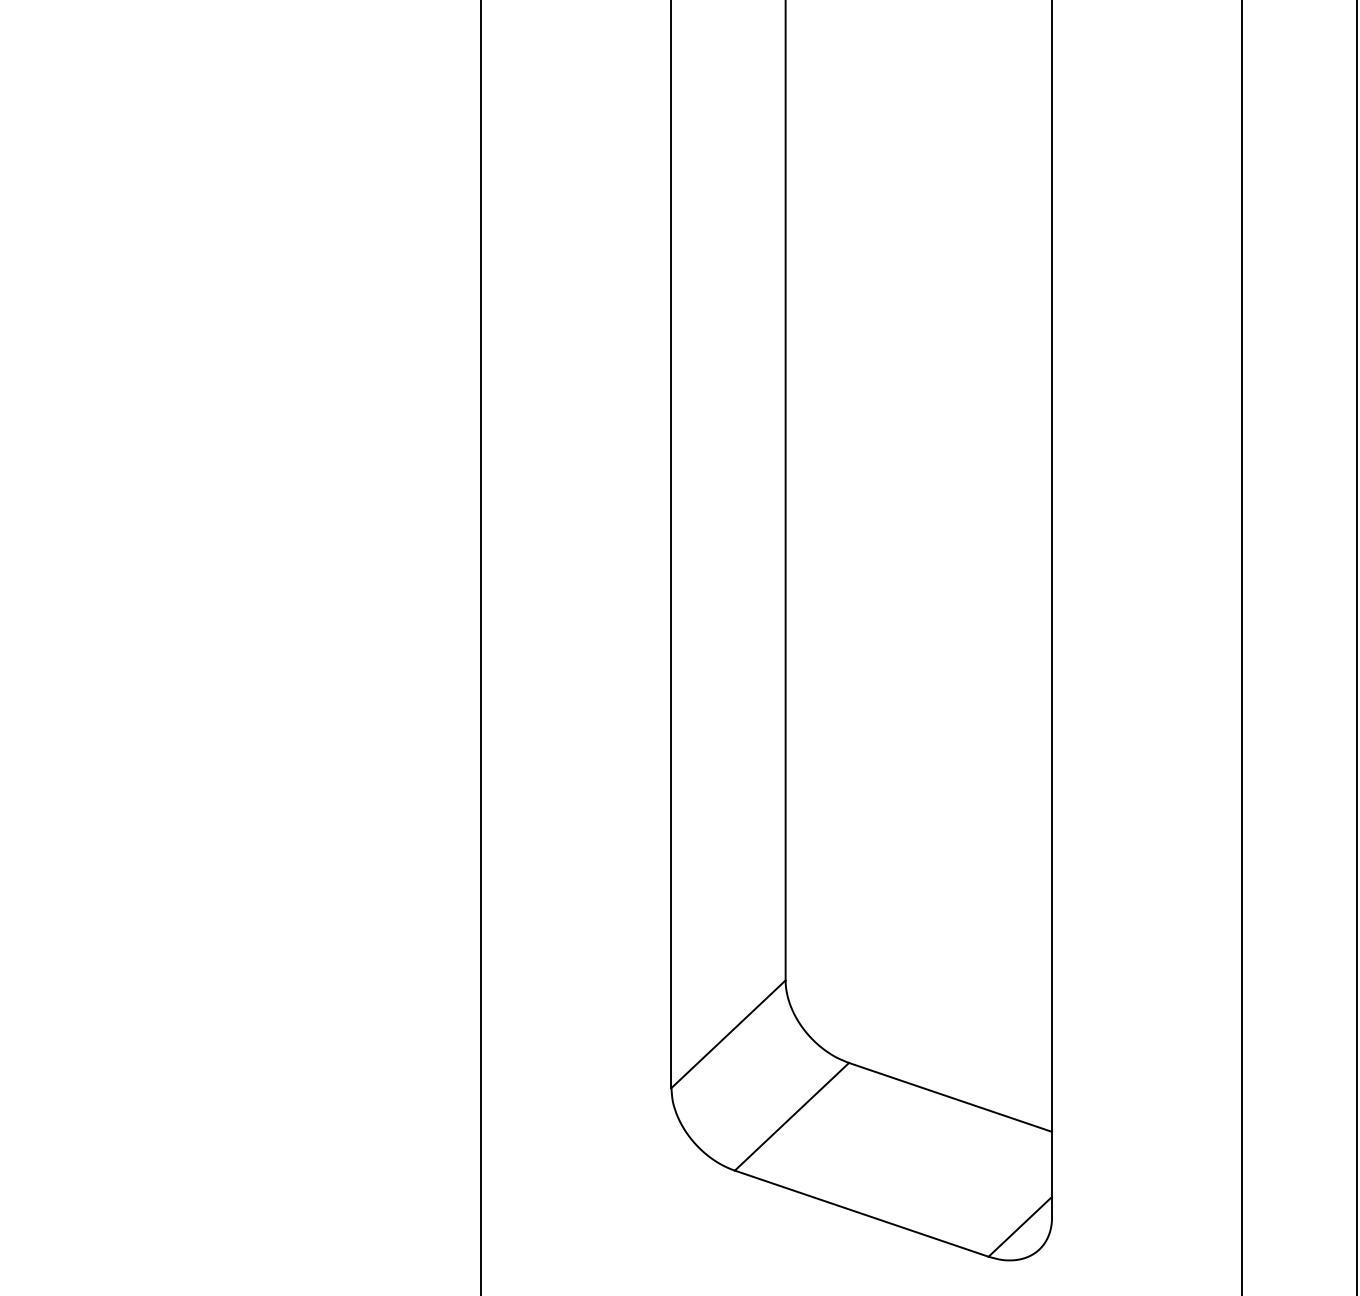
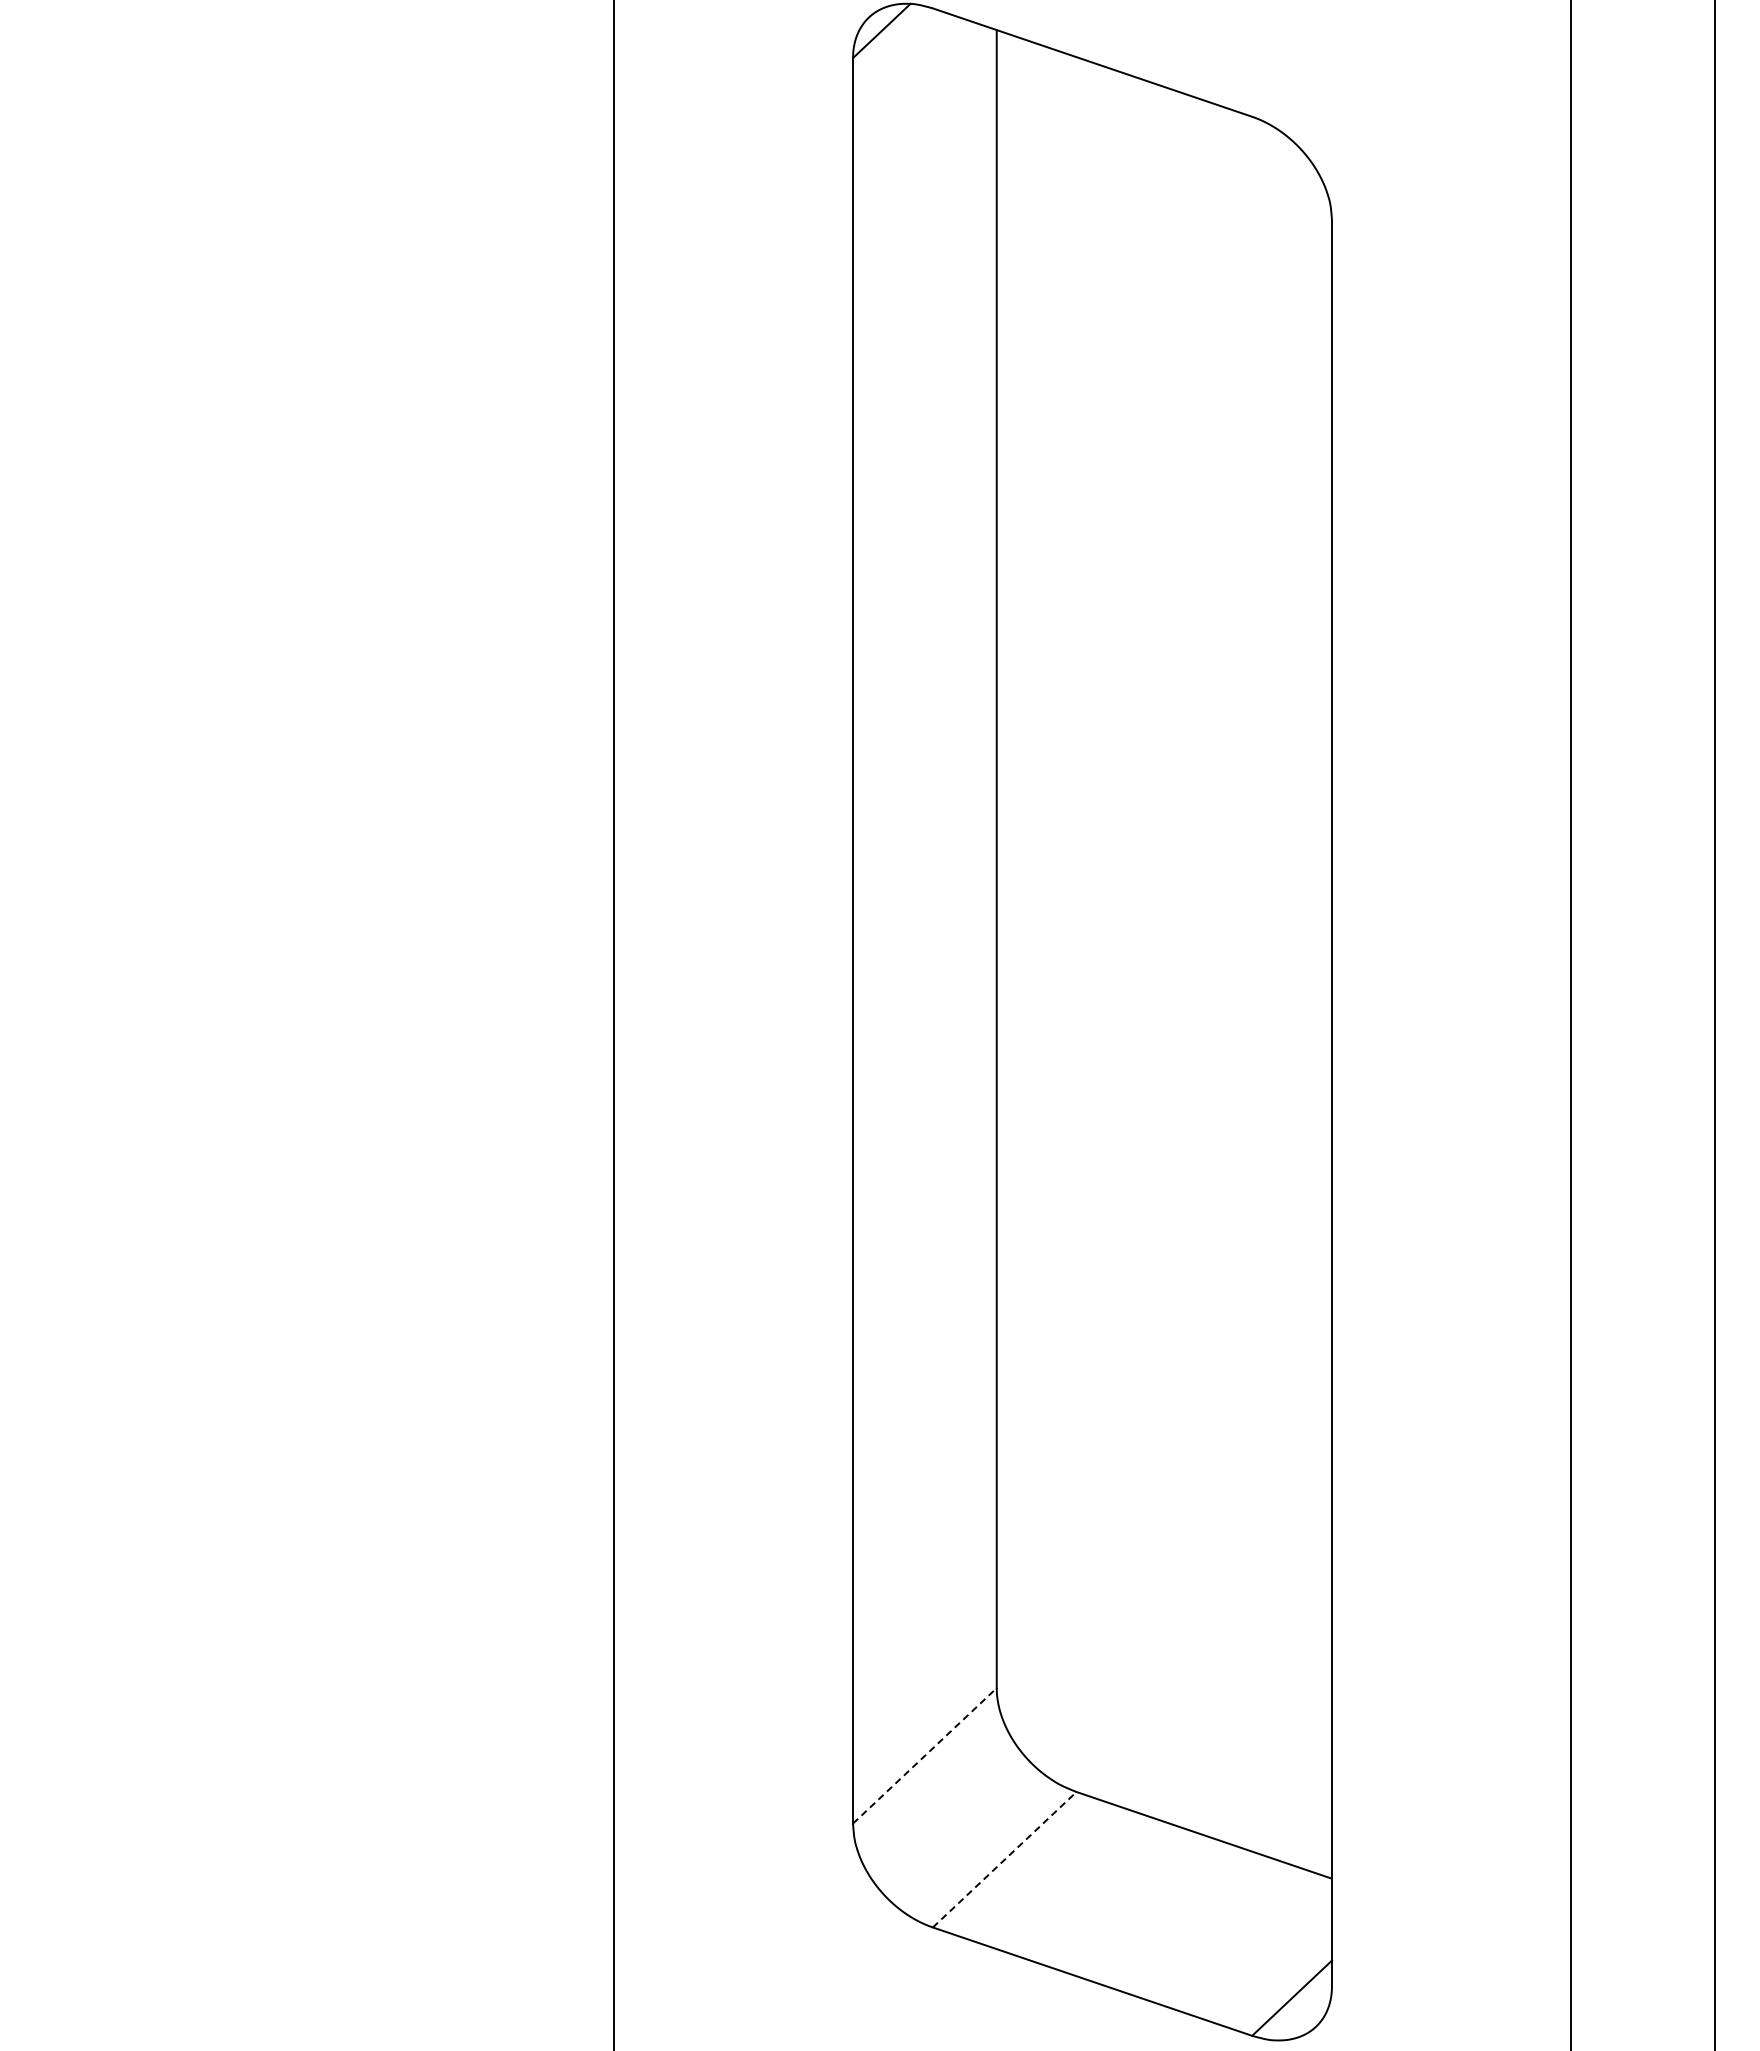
line: (728, 1033) -> (924, 1755), solid -> dashed
line: (791, 1116) -> (1004, 1859), solid -> dashed

